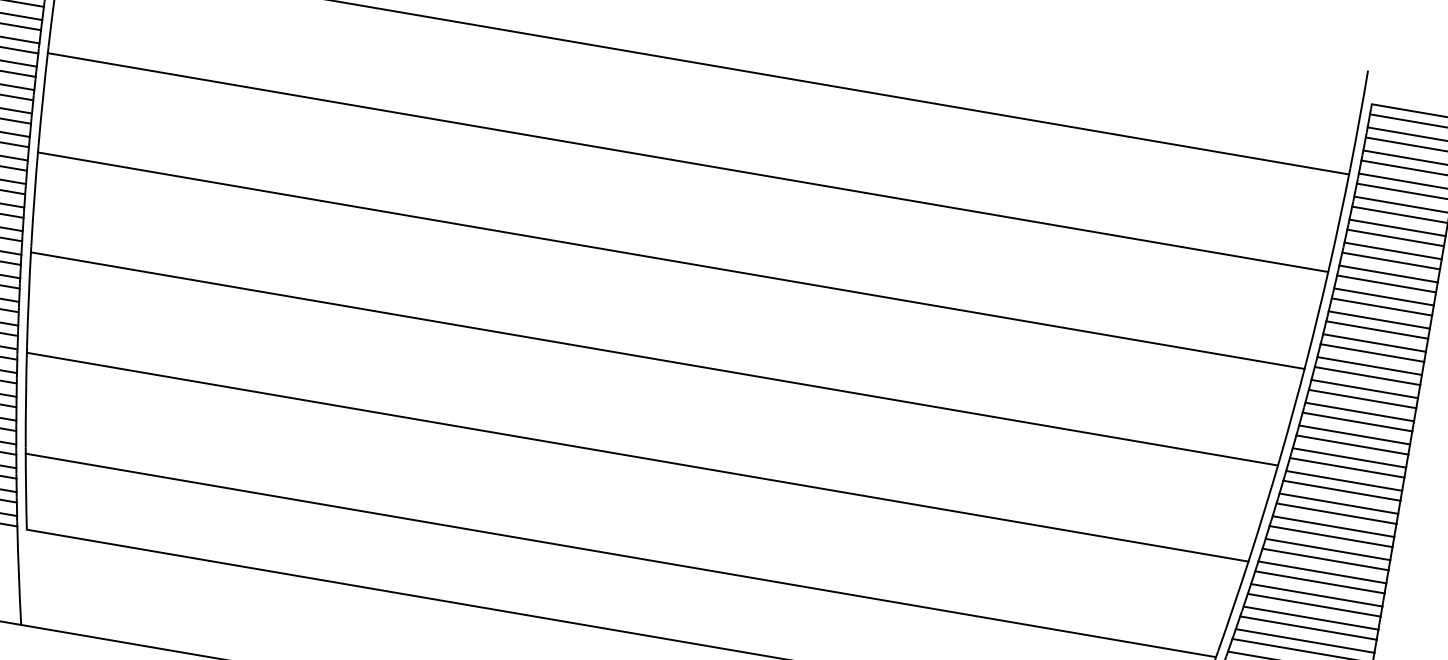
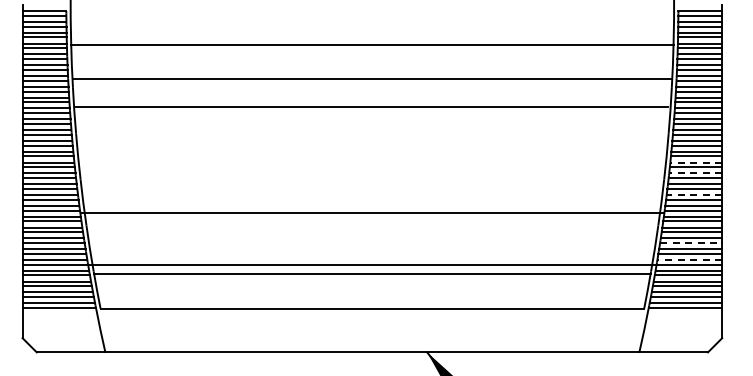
line: (688, 162) -> (372, 78), moved
line: (671, 260) -> (372, 107), moved
line: (652, 358) -> (371, 213), moved
line: (1355, 434) -> (696, 162), solid -> dashed
line: (635, 457) -> (371, 265), moved
line: (1348, 458) -> (695, 173), solid -> dashed
line: (1338, 504) -> (694, 195), solid -> dashed
line: (1314, 606) -> (691, 243), solid -> dashed
line: (1304, 639) -> (689, 259), solid -> dashed

